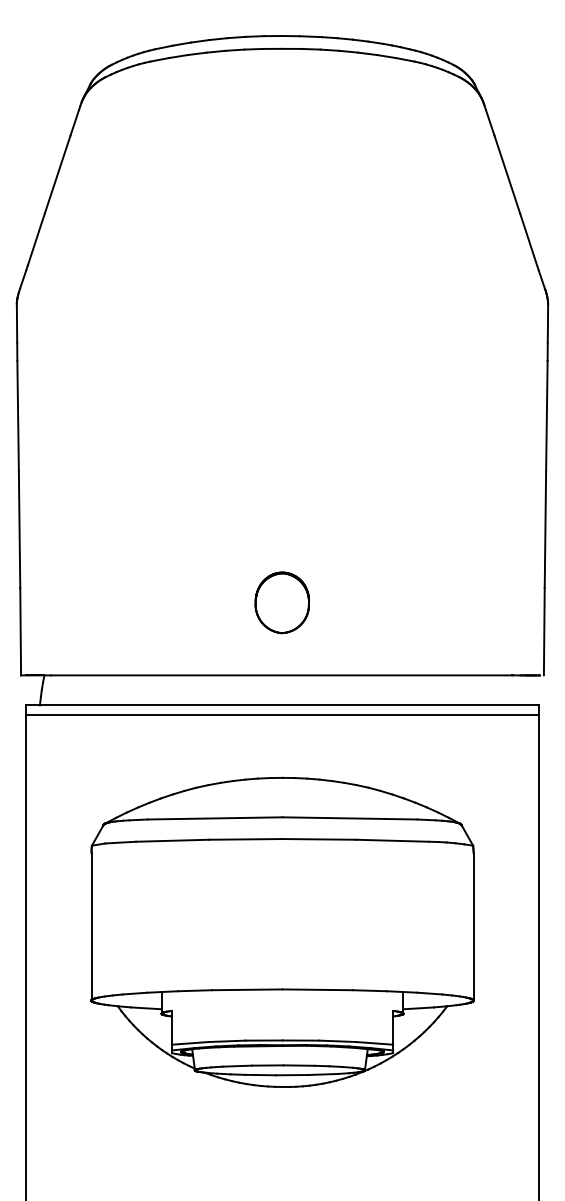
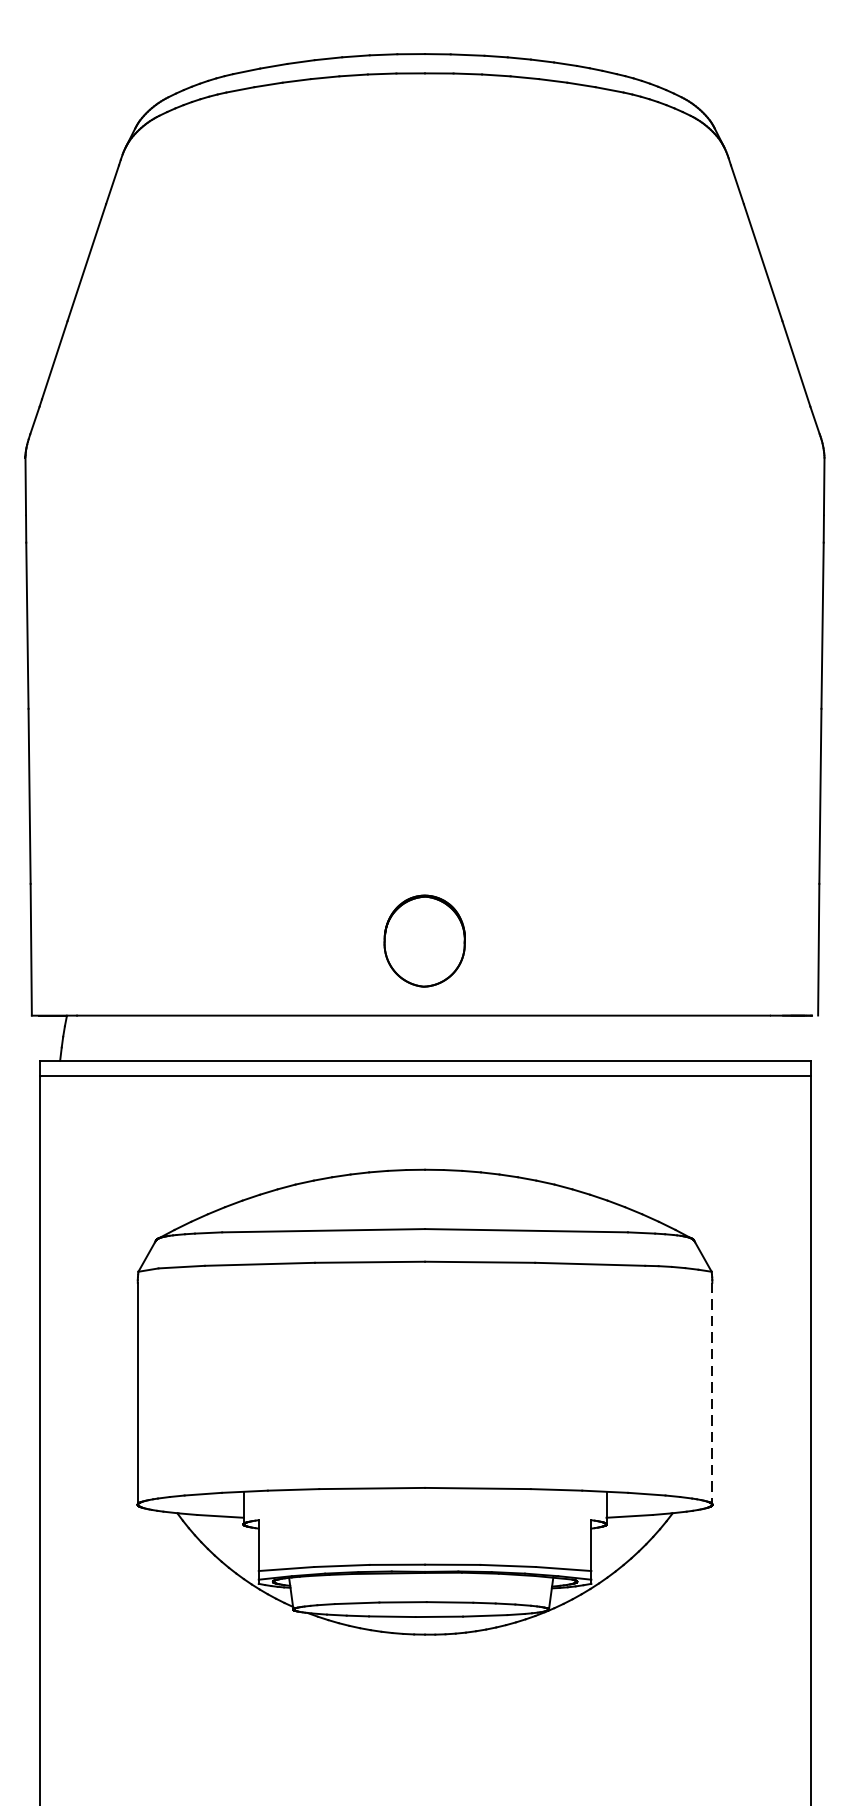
part: (281, 602) -> (423, 940), moved
line: (473, 926) -> (712, 1393), solid -> dashed

